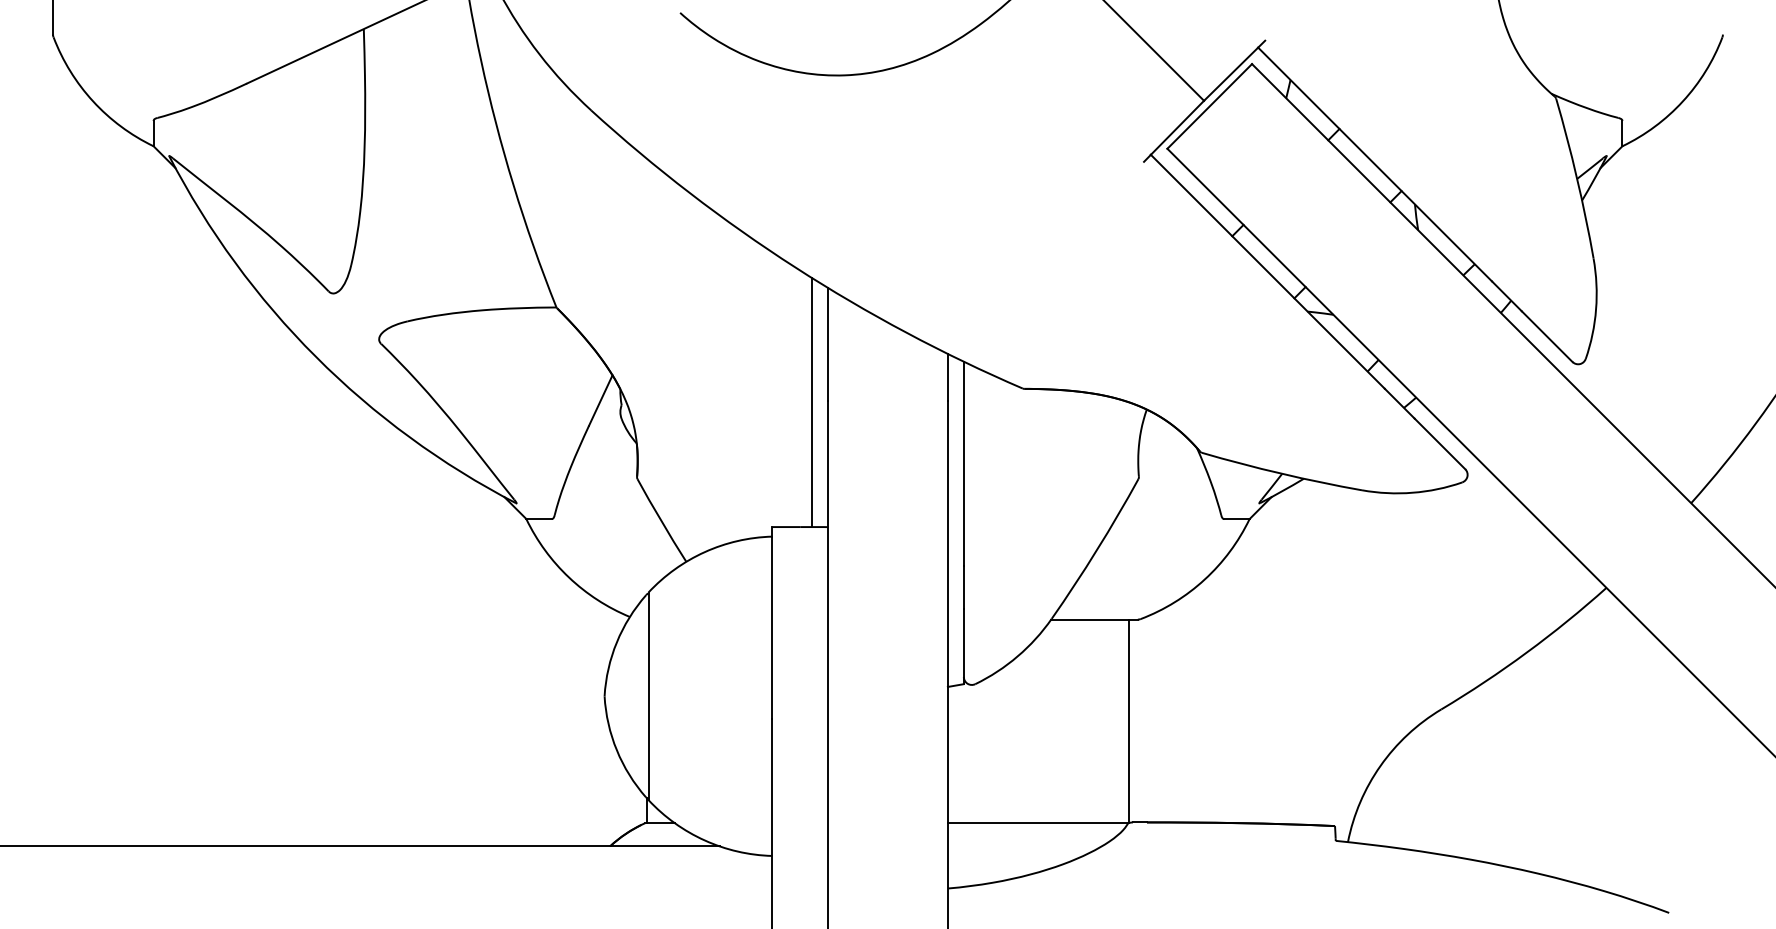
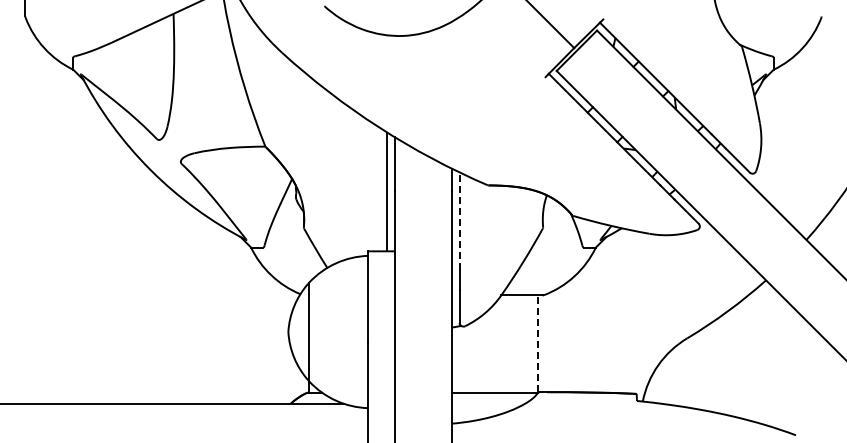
line: (963, 464) -> (459, 221), solid -> dashed
line: (1129, 720) -> (538, 343), solid -> dashed

